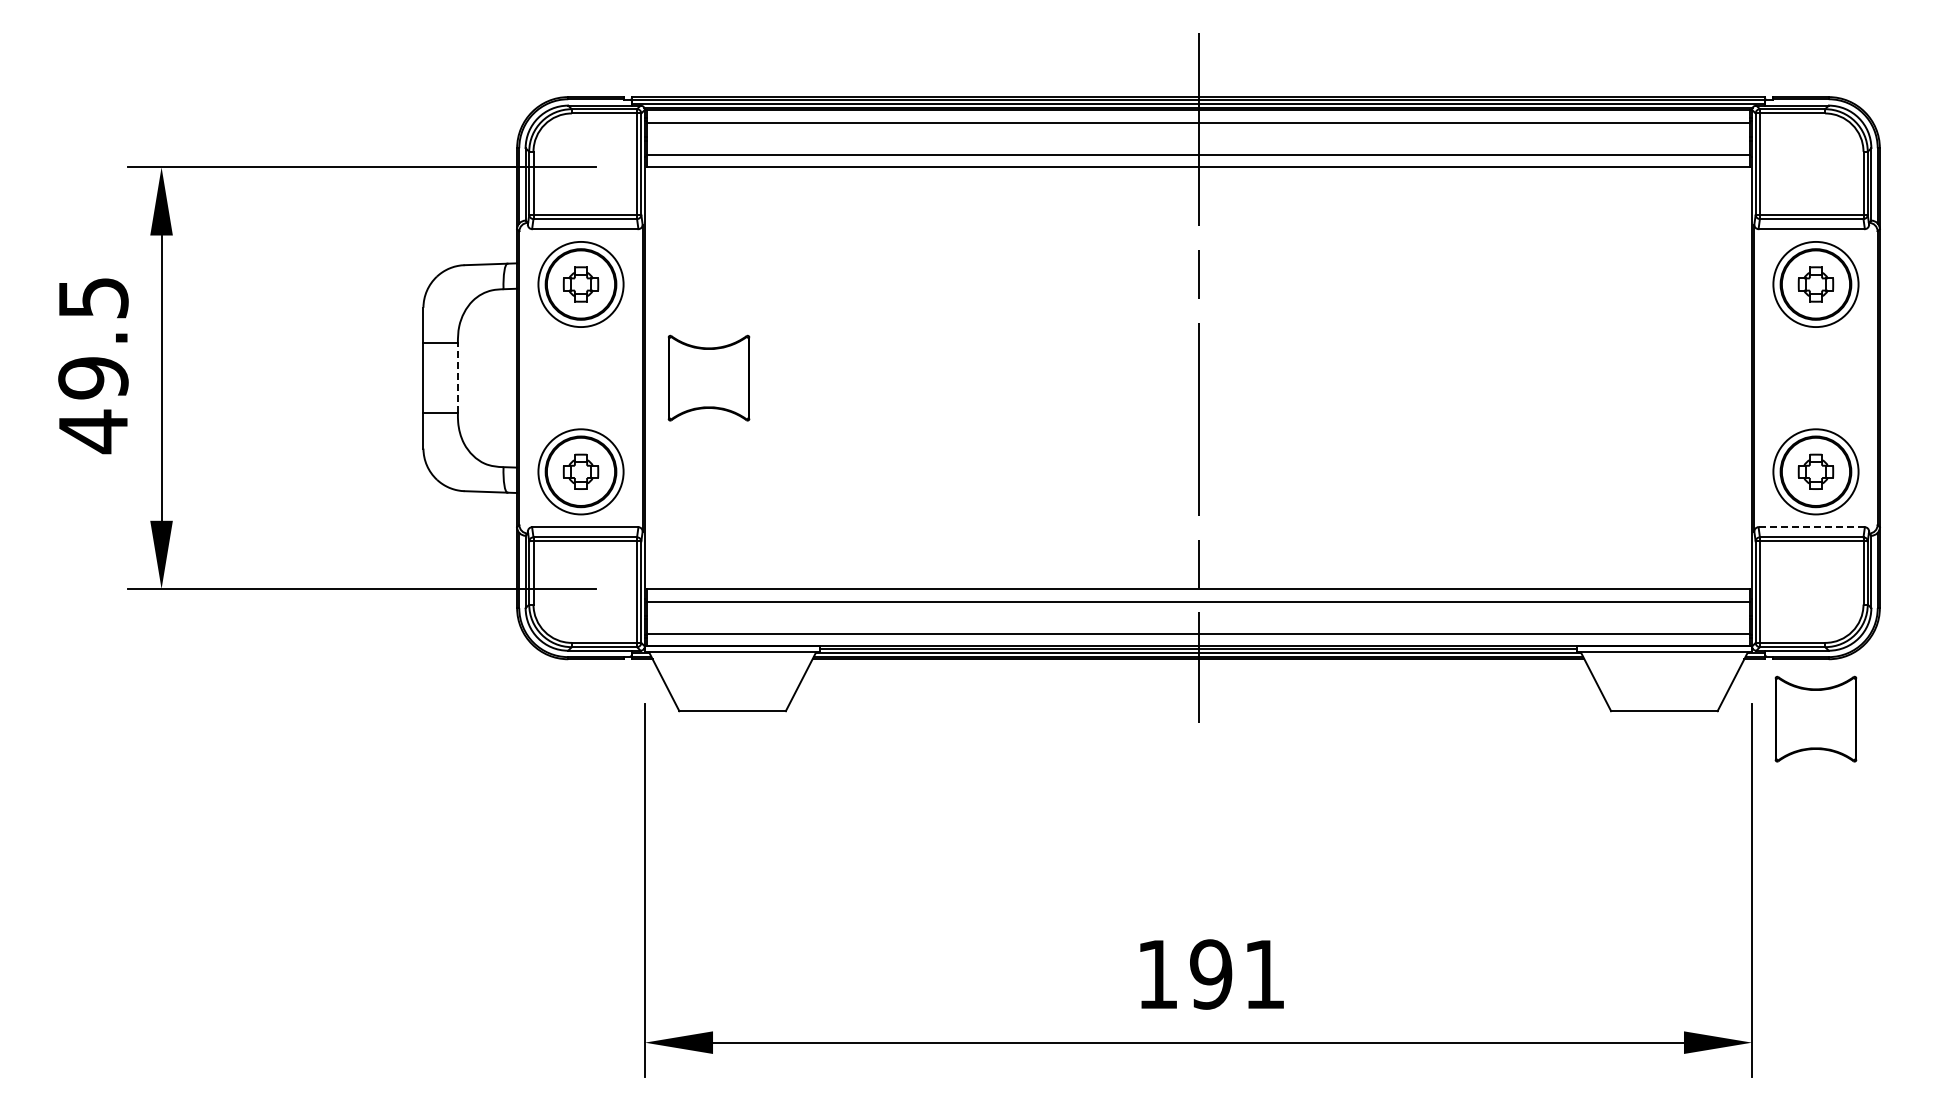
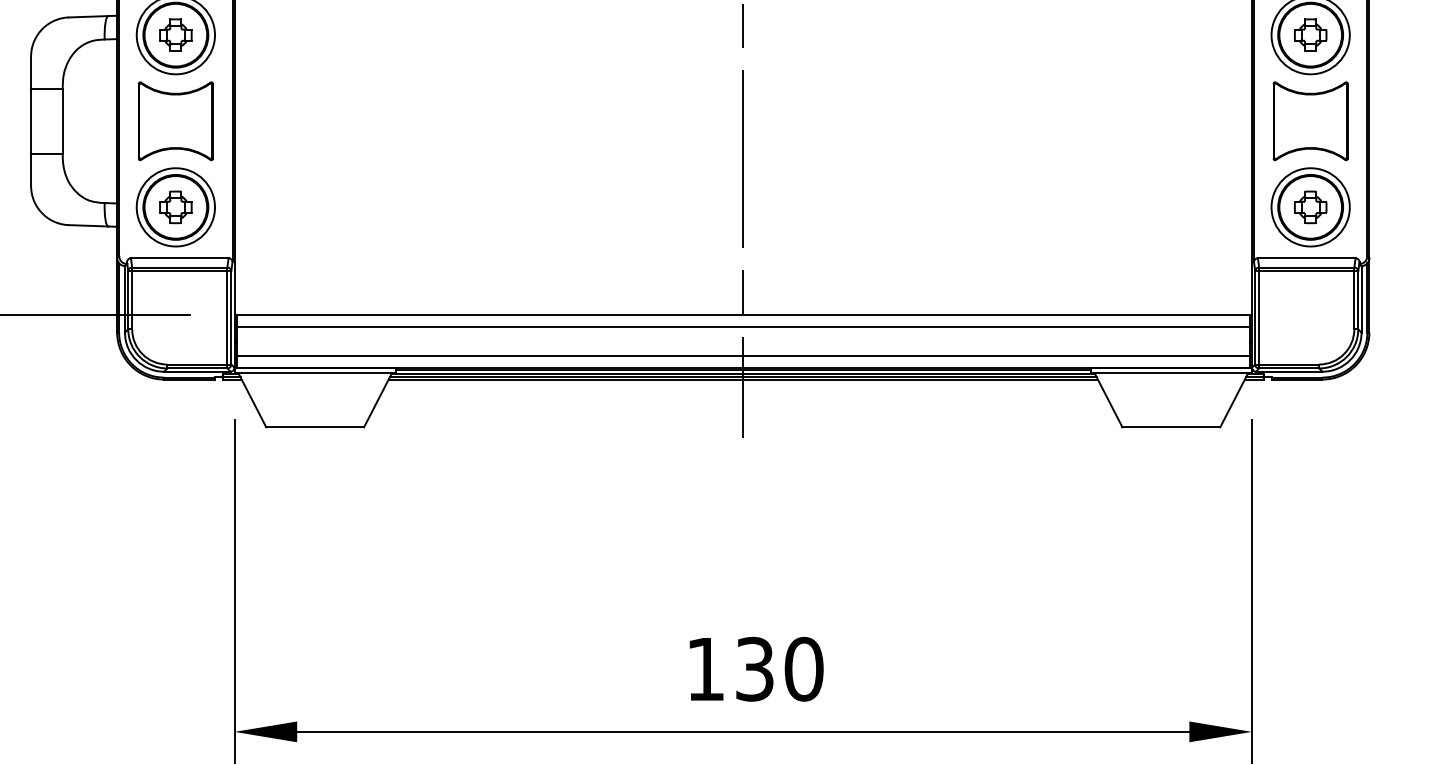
line: (457, 377) -> (62, 120), dashed -> solid
part: (708, 377) -> (175, 120), moved
line: (1811, 527) -> (1306, 258), dashed -> solid
part: (1815, 718) -> (1310, 120), moved
text: (1237, 974) -> (779, 669), 191 -> 130

